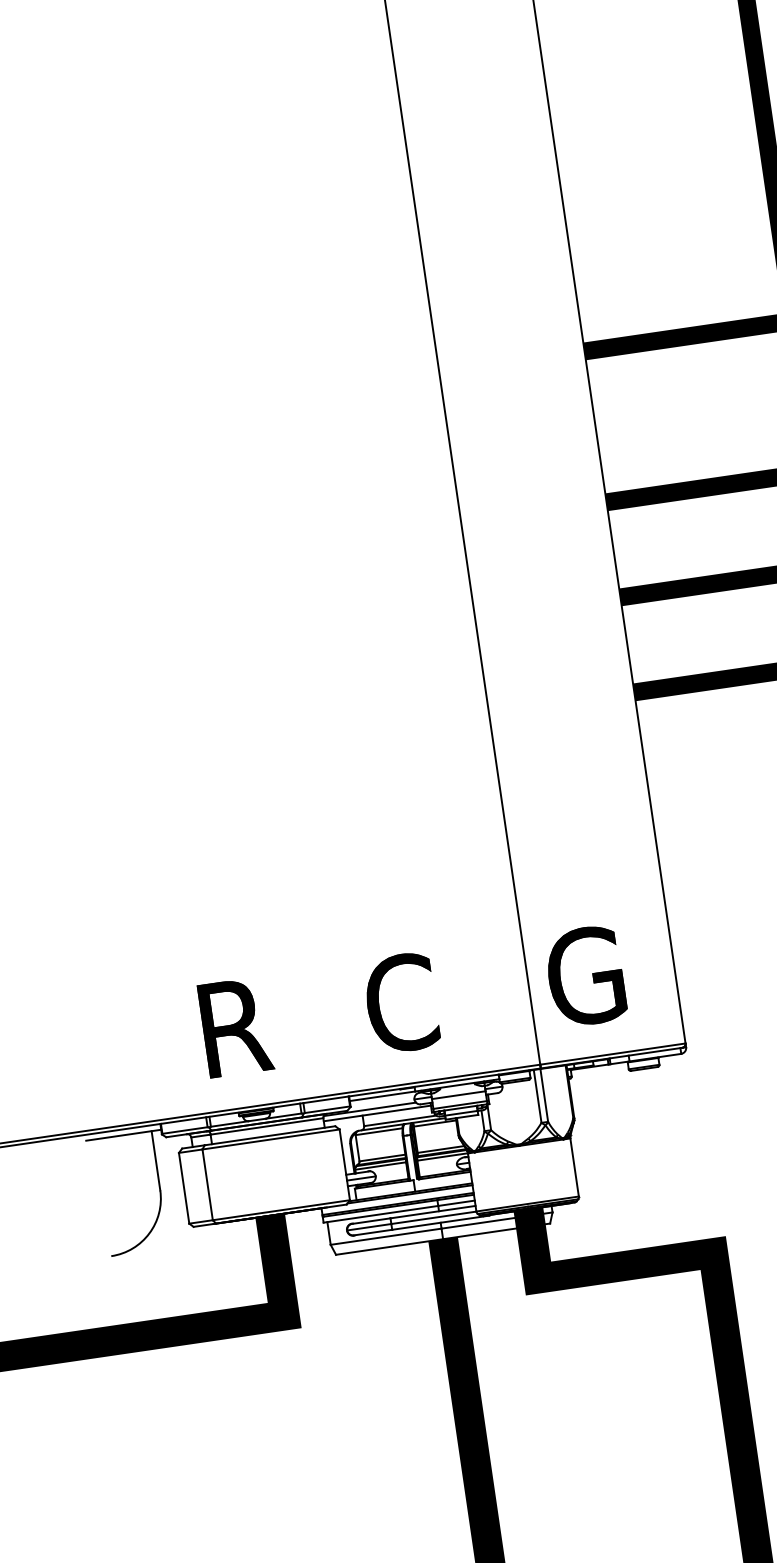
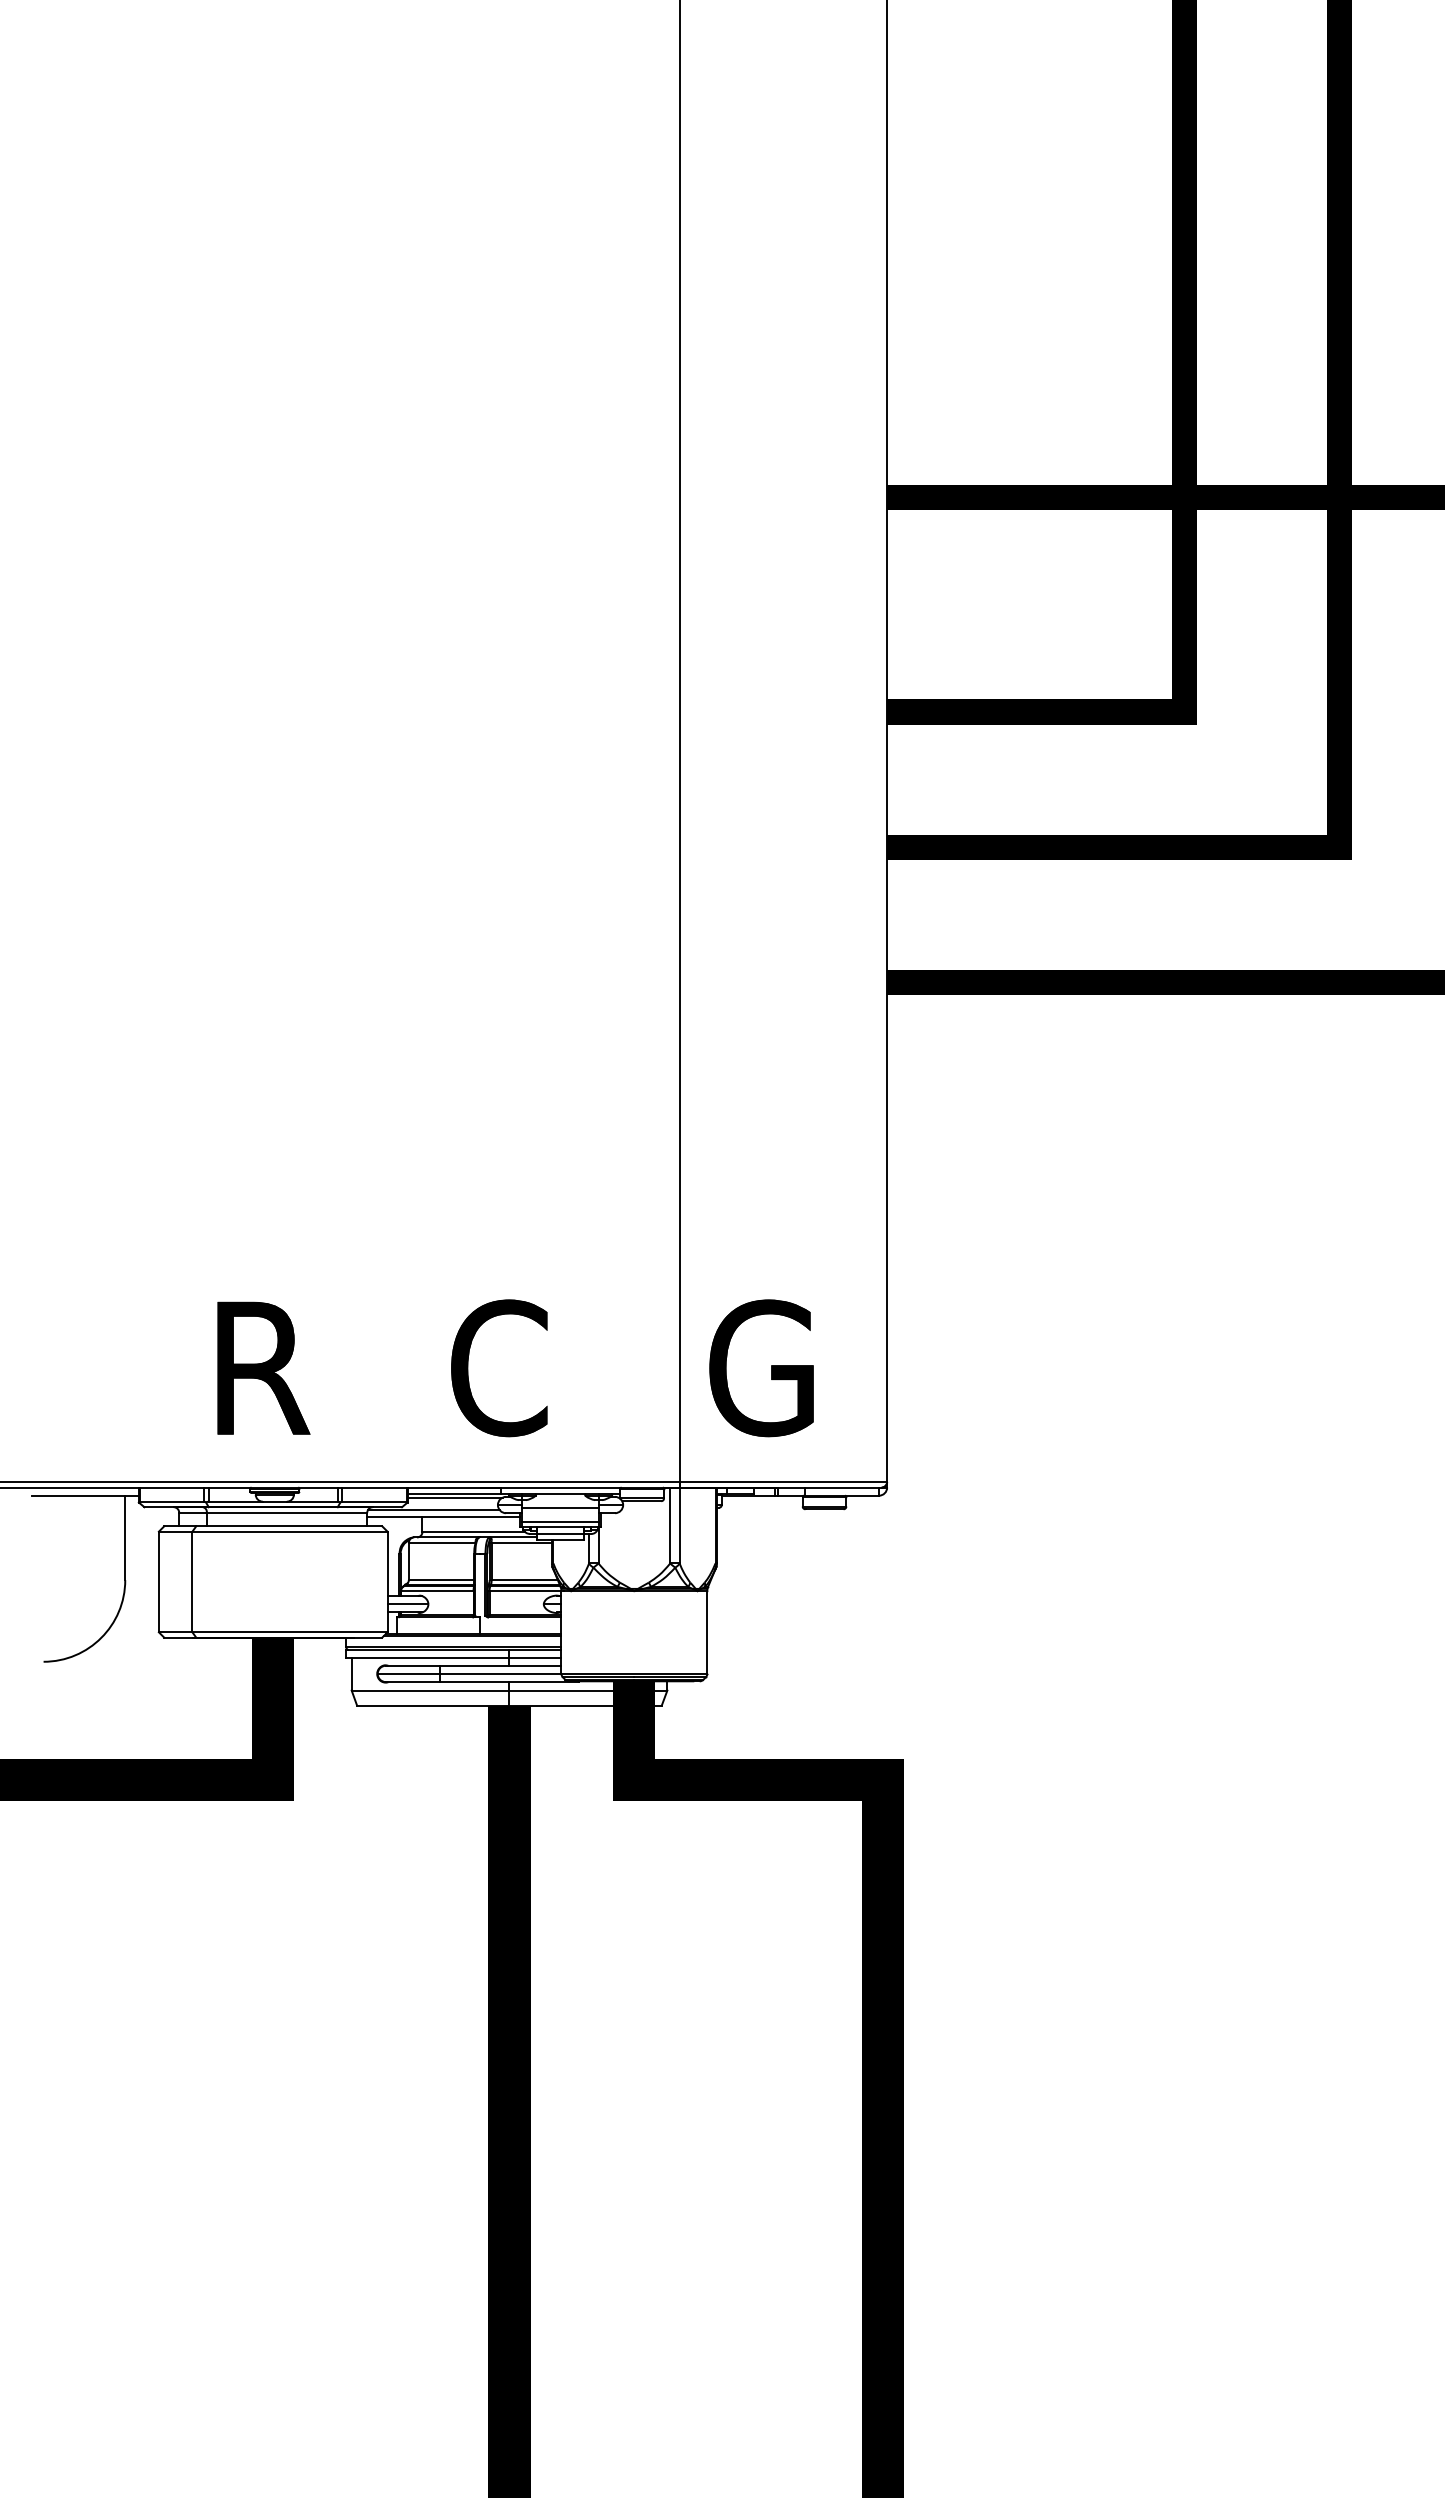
line: (383, 1098) -> (454, 1497), added

